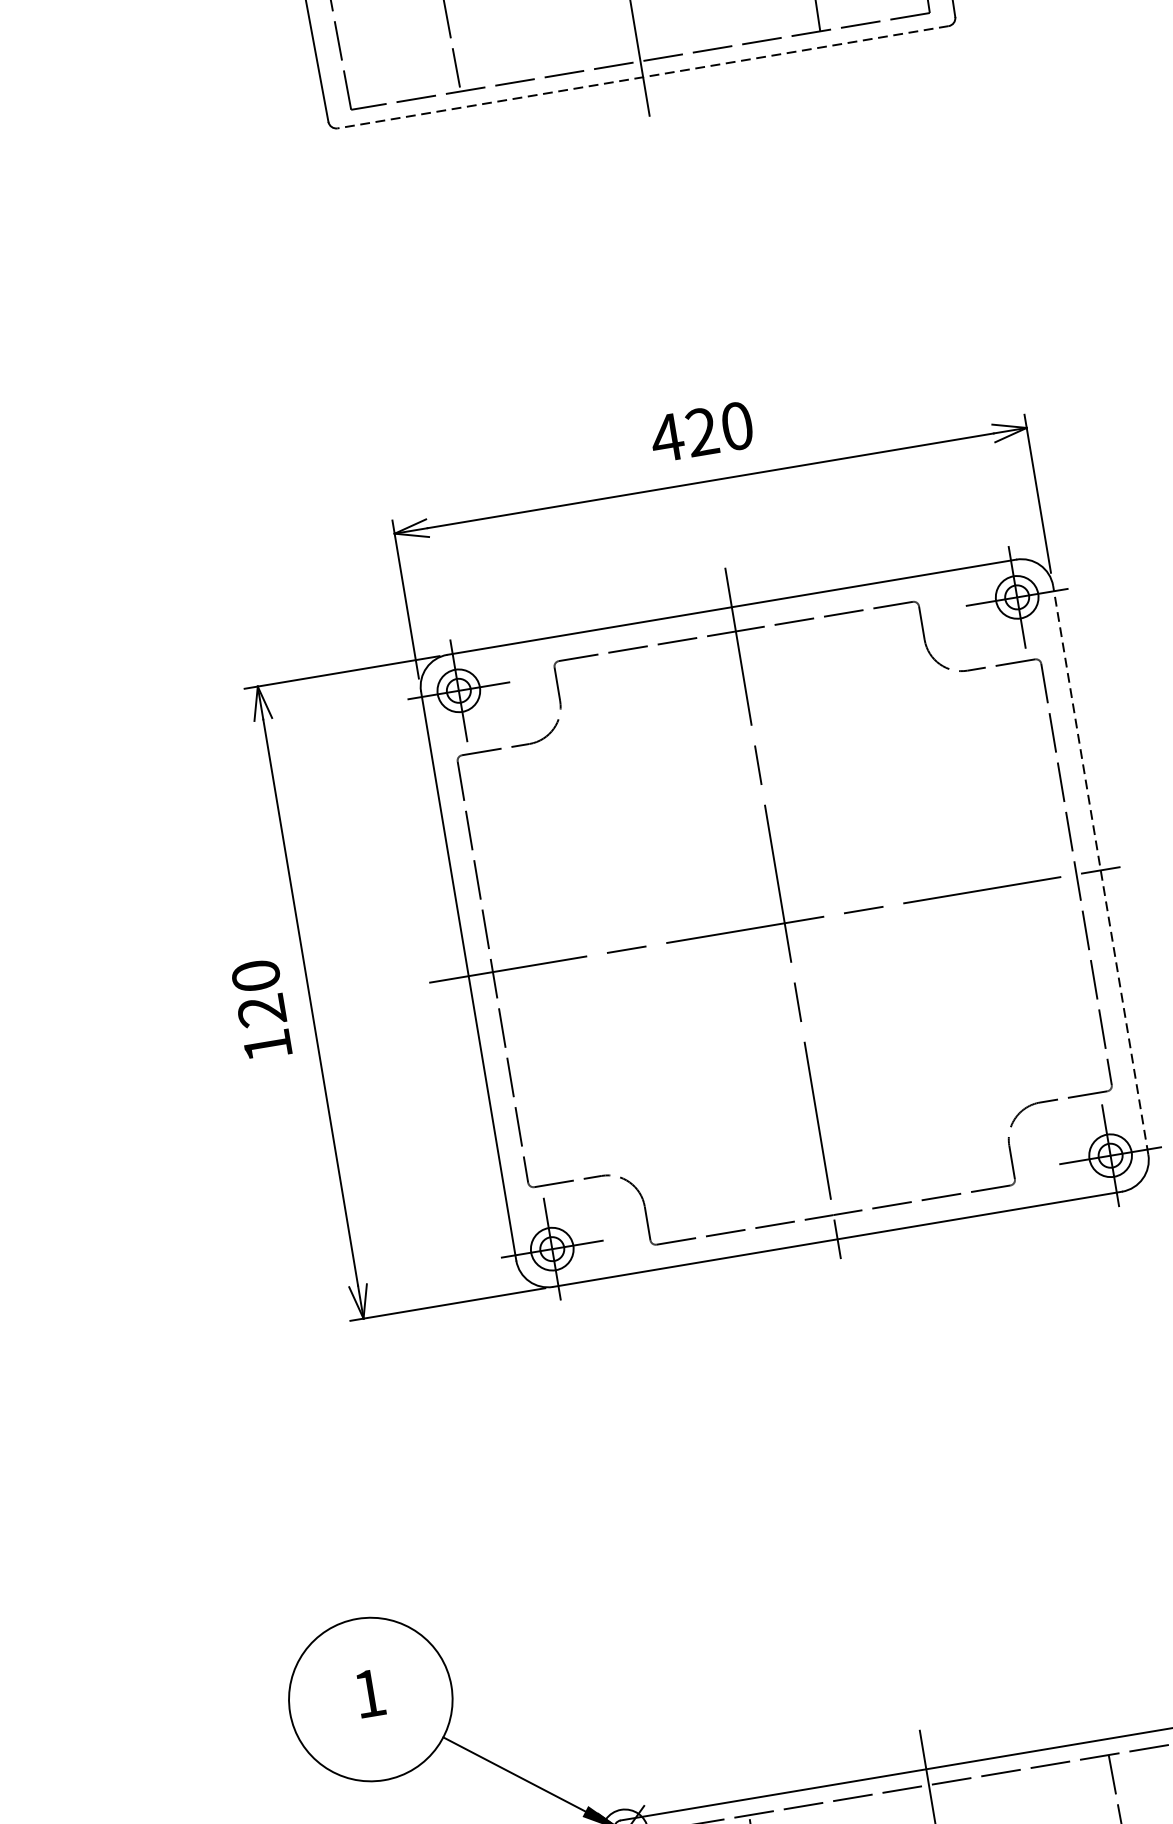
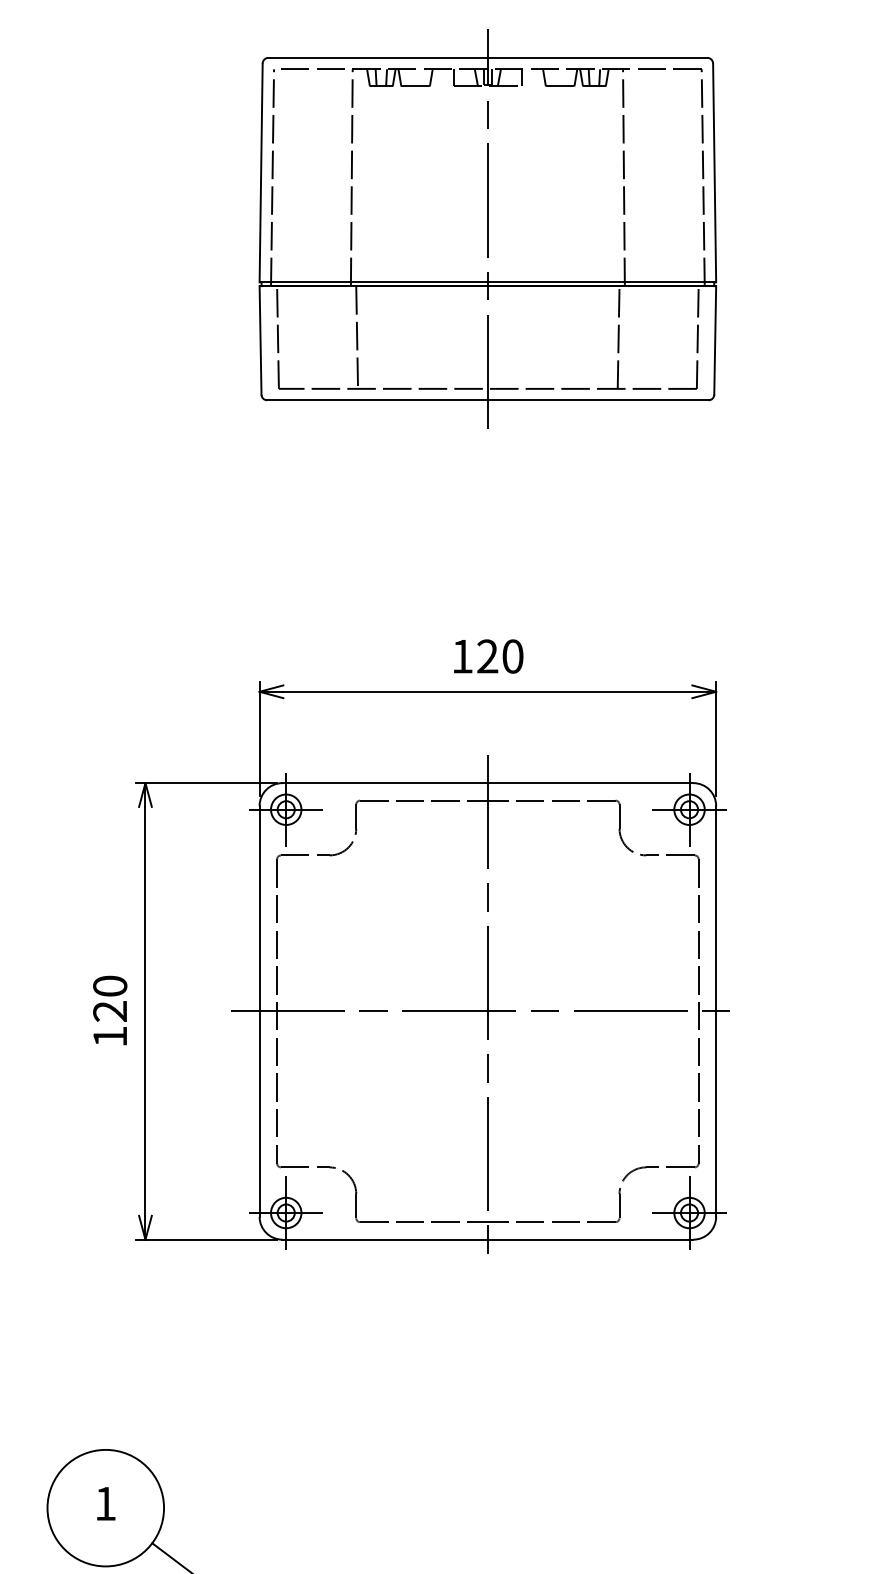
line: (642, 77) -> (487, 400), dashed -> solid
text: (667, 437) -> (462, 656), 420 -> 120
line: (1101, 869) -> (716, 1010), dashed -> solid

